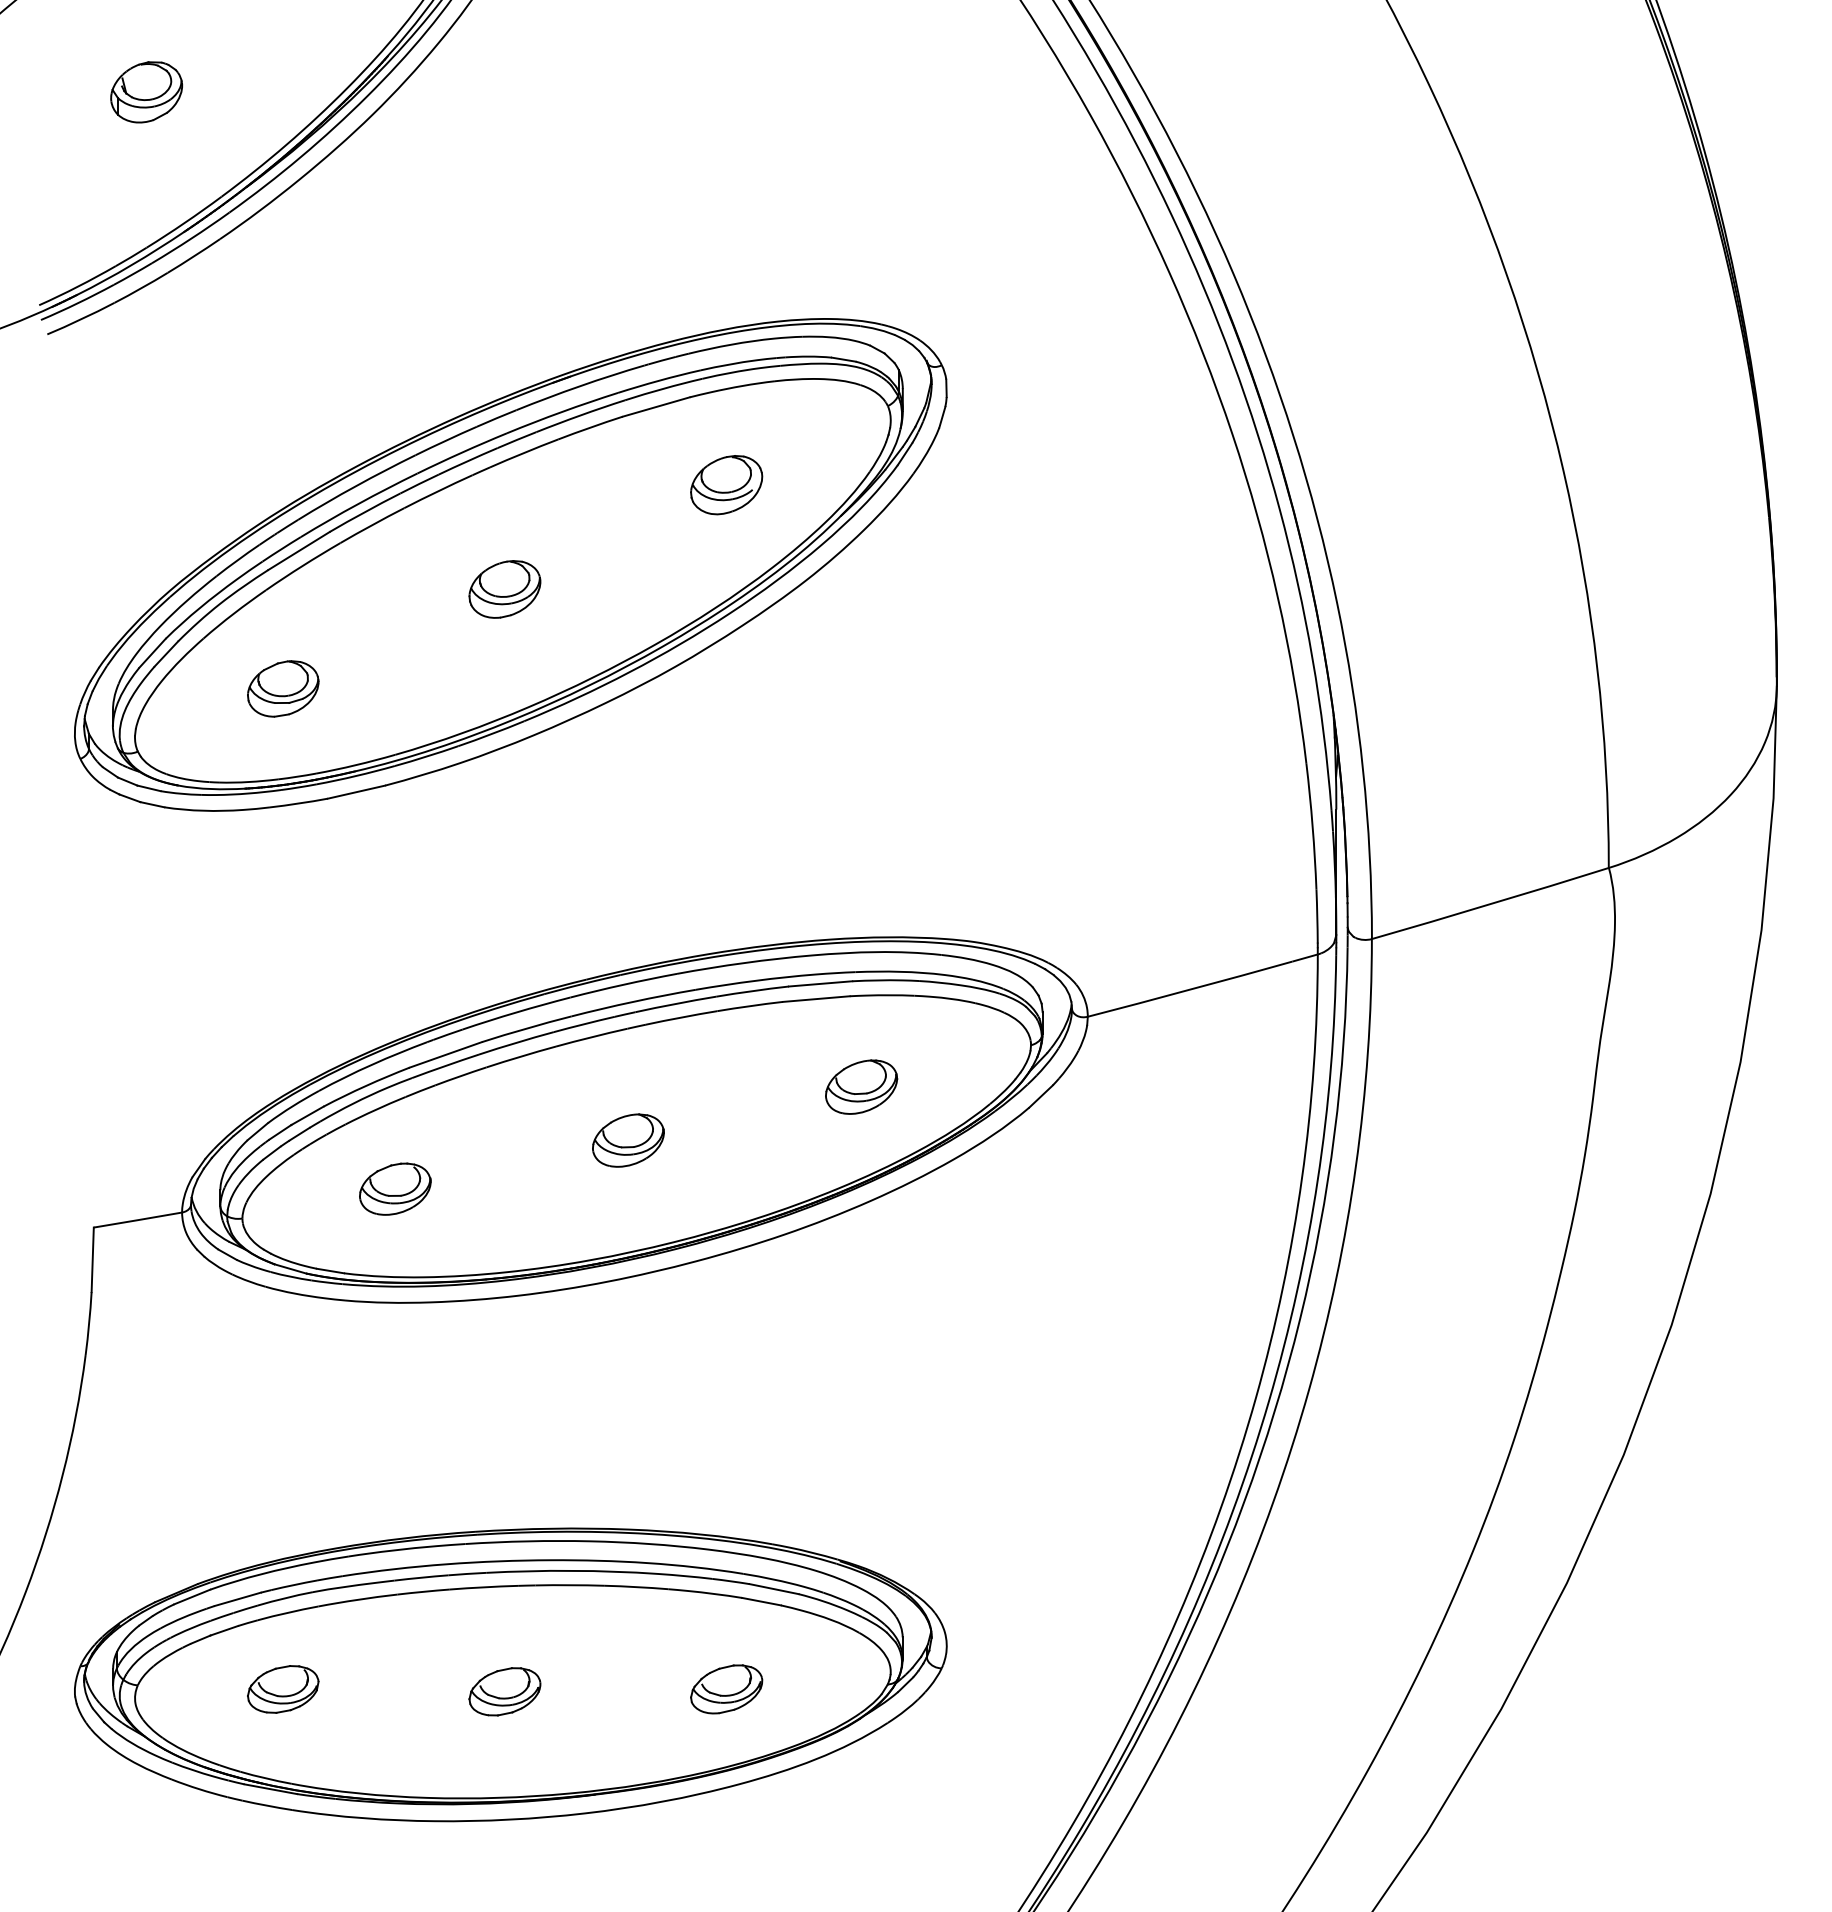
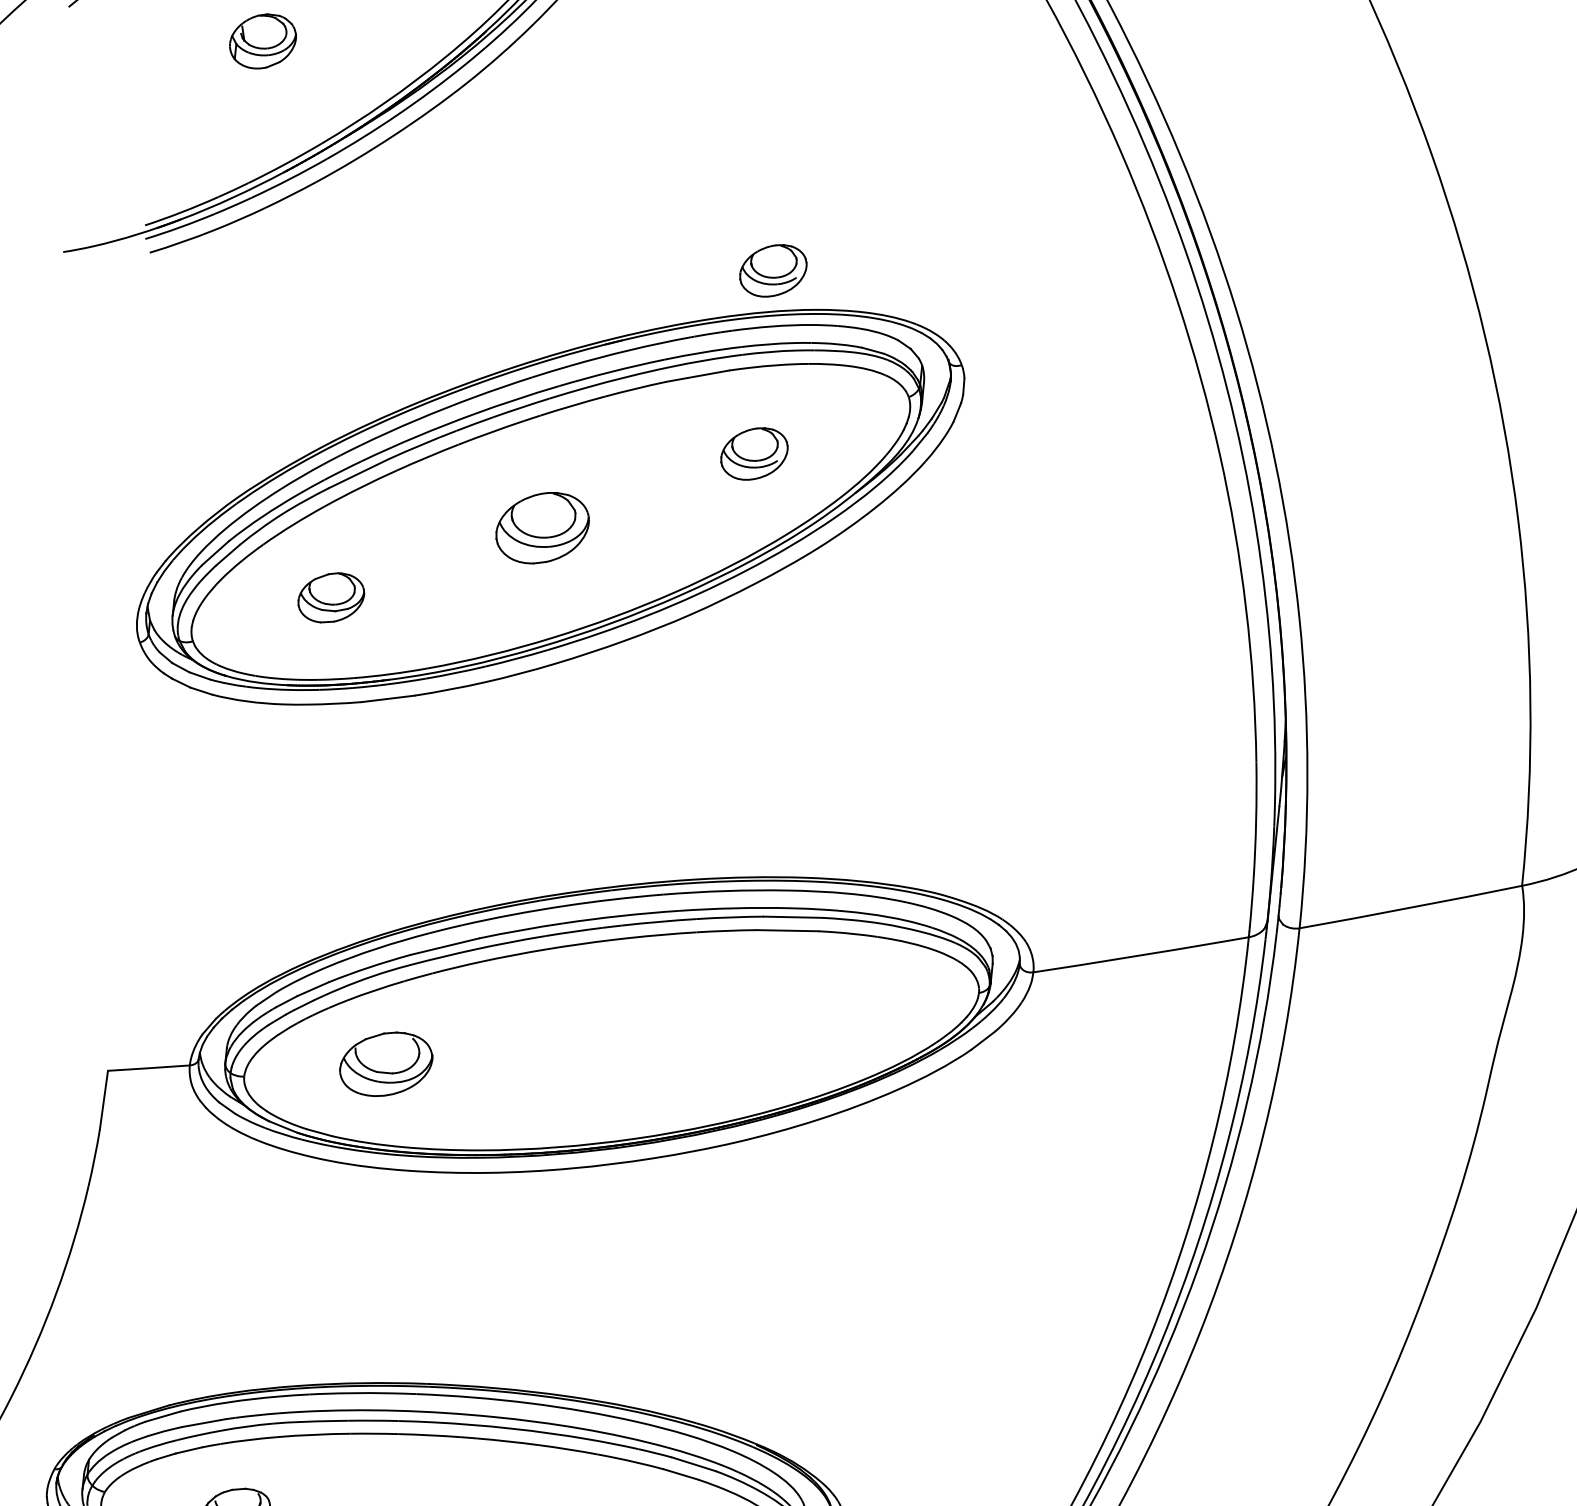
part: (726, 284) -> (773, 271), added
part: (504, 589) -> (542, 528), size x1.4
part: (861, 1086) -> (820, 1014), removed
part: (628, 1140) -> (603, 1041), removed
part: (395, 1188) -> (386, 1063), size x1.4

